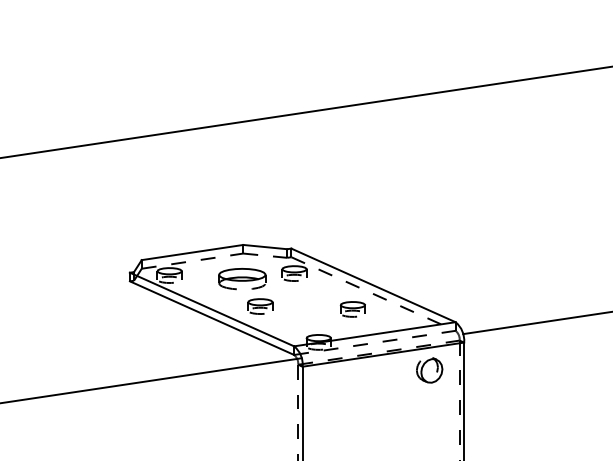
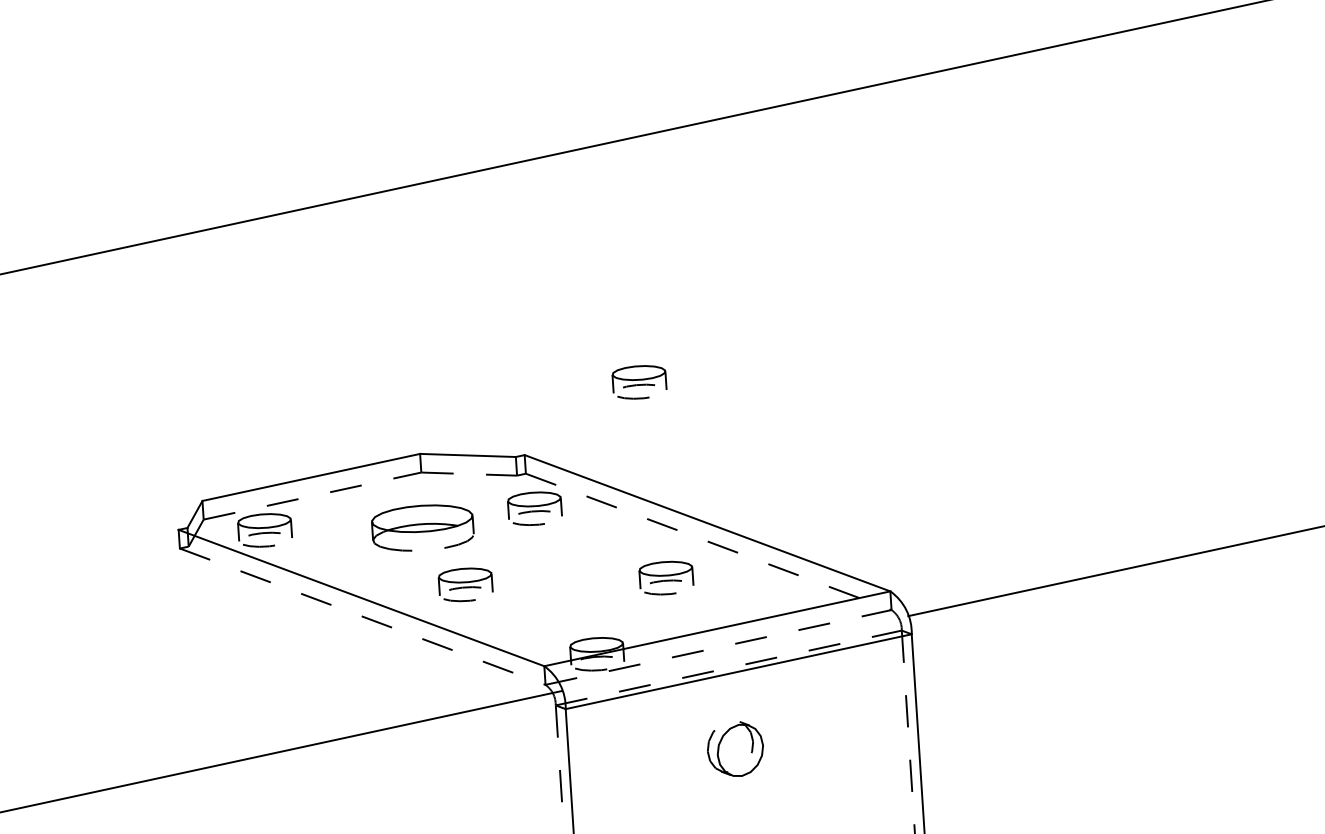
part: (346, 218) -> (639, 382), added
line: (212, 318) -> (363, 617), solid -> dashed
part: (429, 370) -> (735, 749), moved

